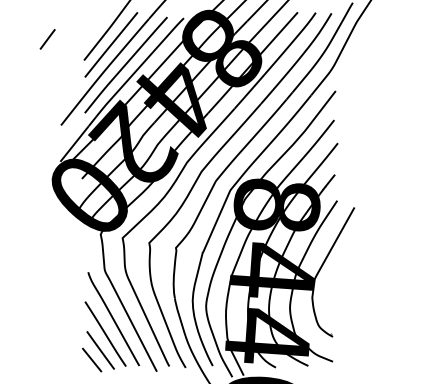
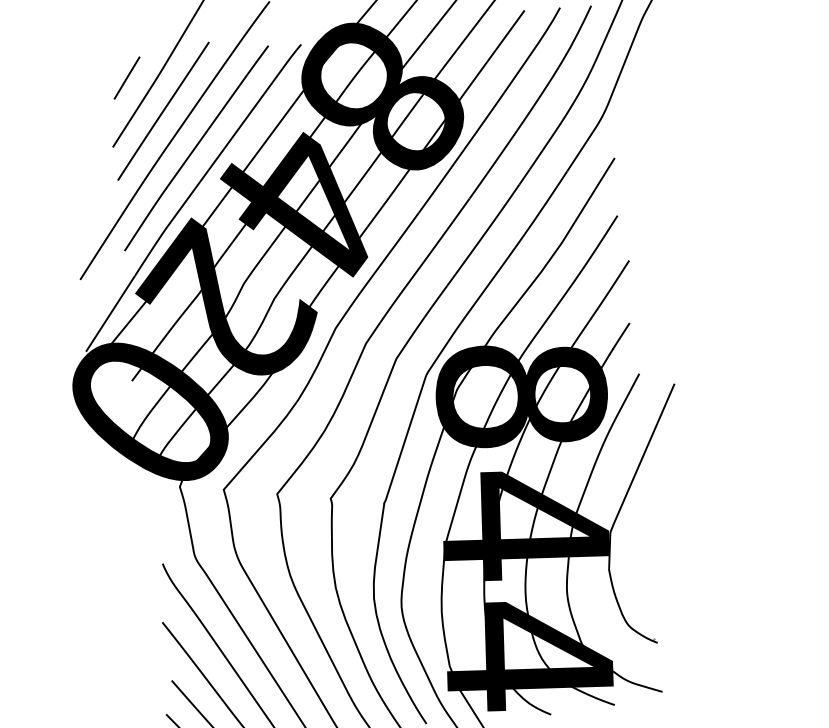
line: (47, 39) -> (126, 78), moved

